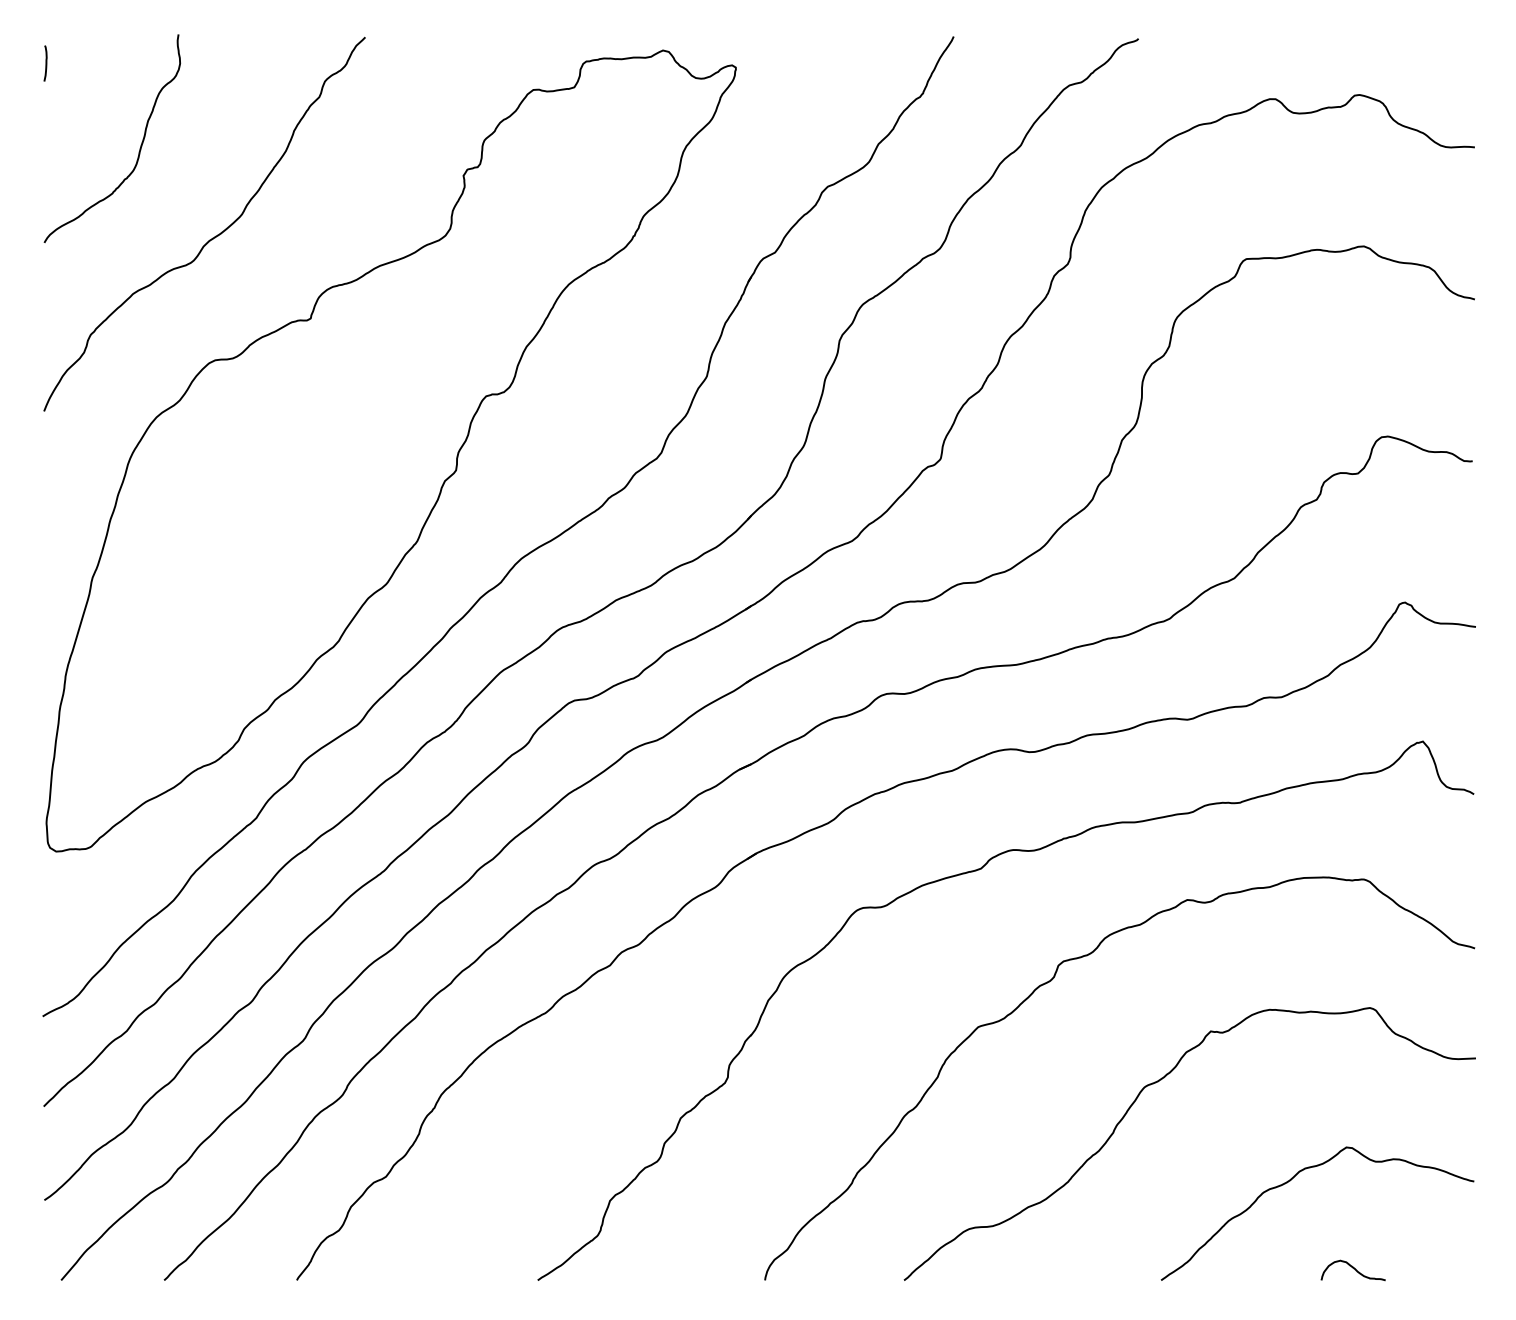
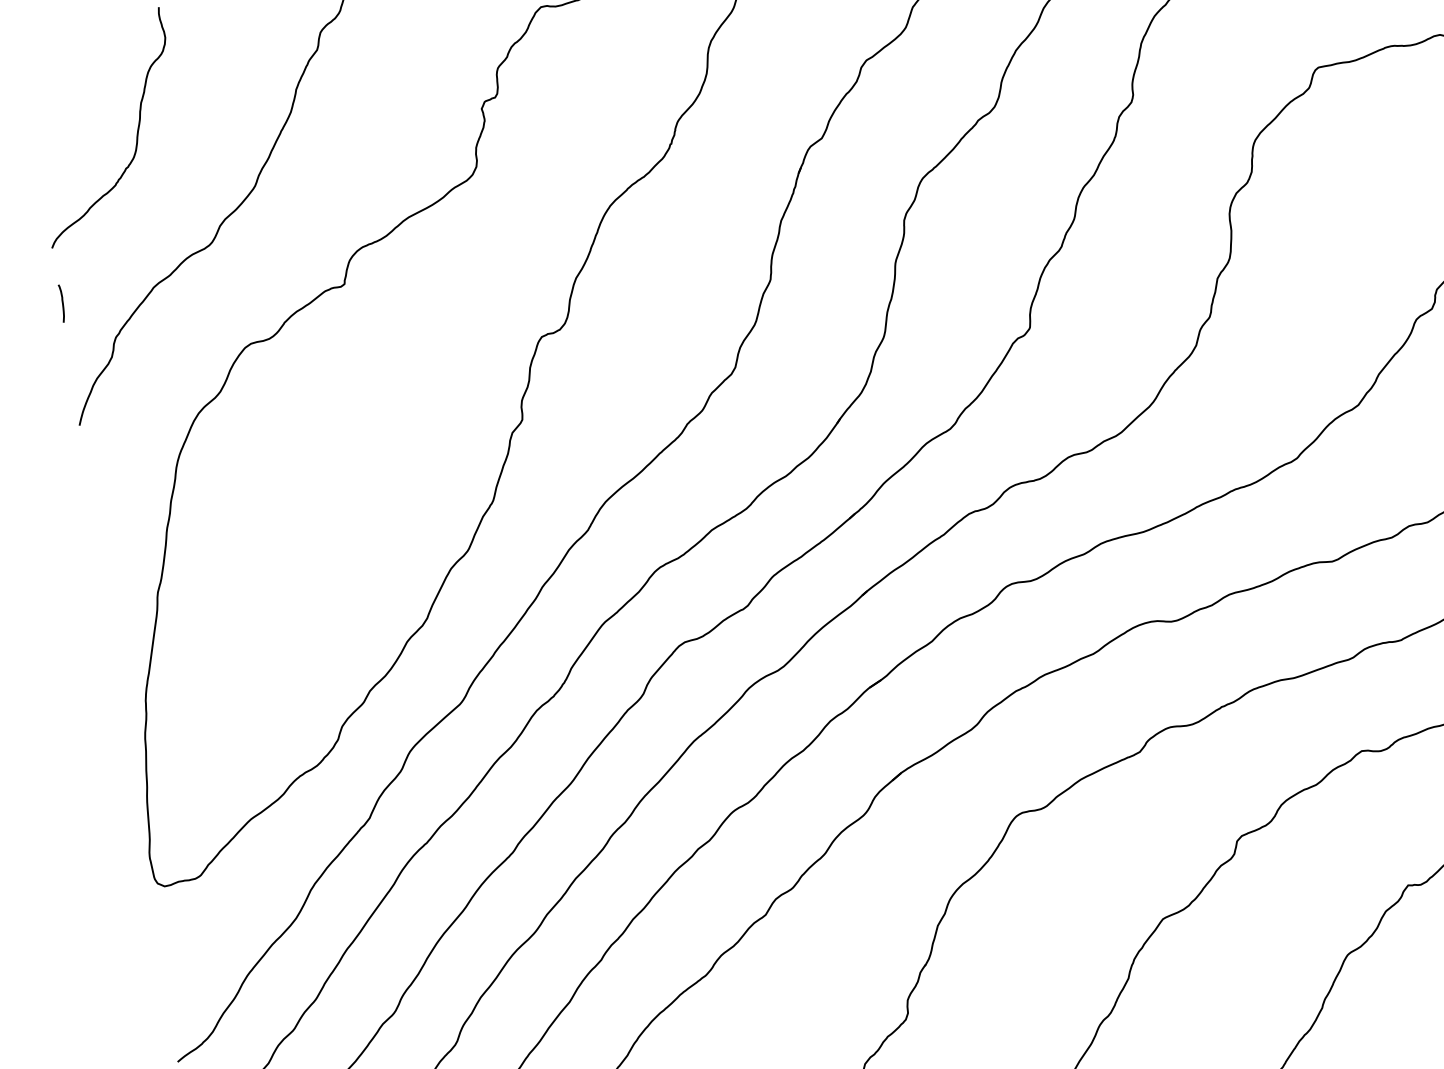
curve: (45, 63) -> (61, 303), moved

